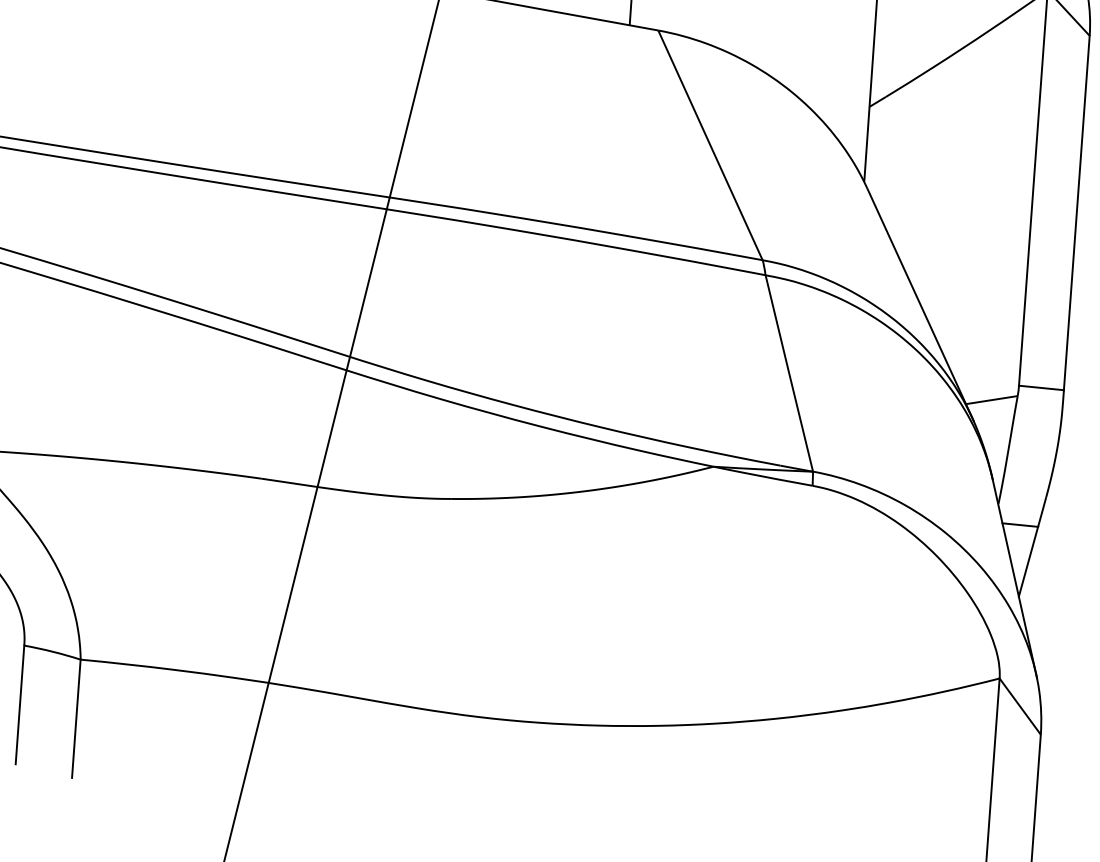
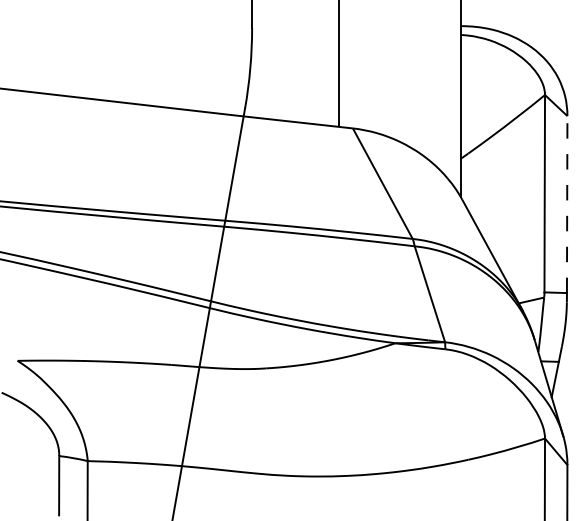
line: (1077, 212) -> (567, 204), solid -> dashed

